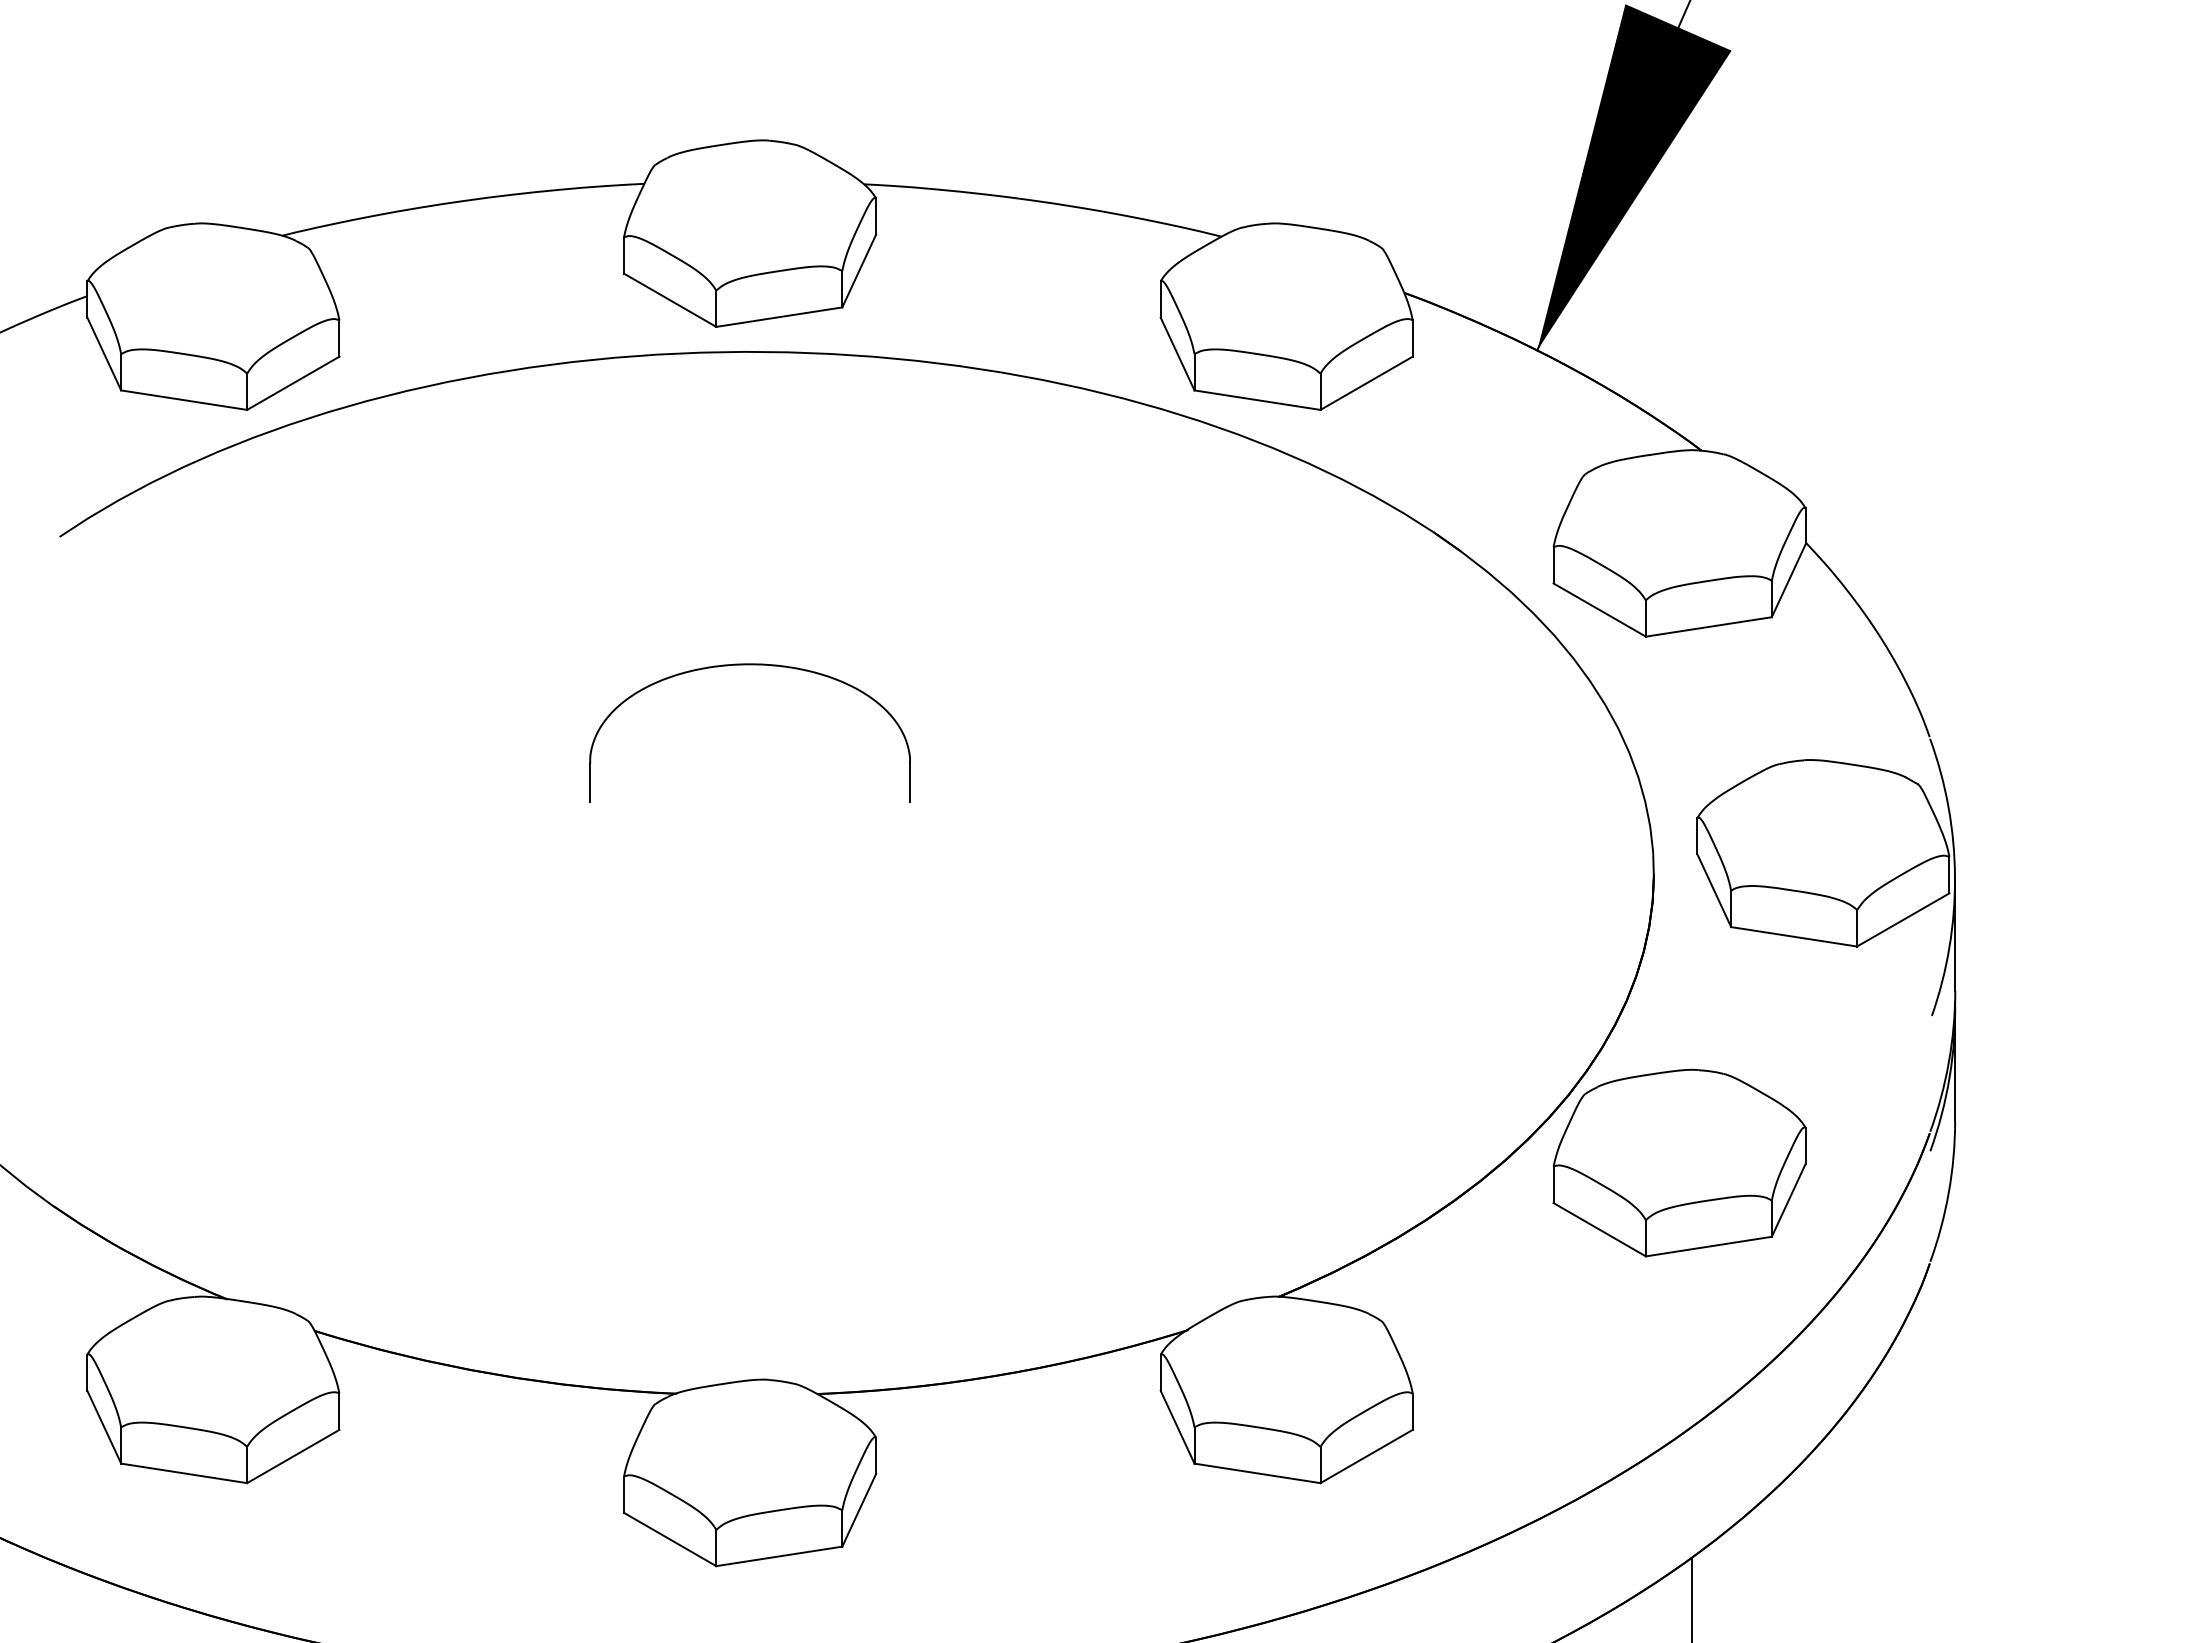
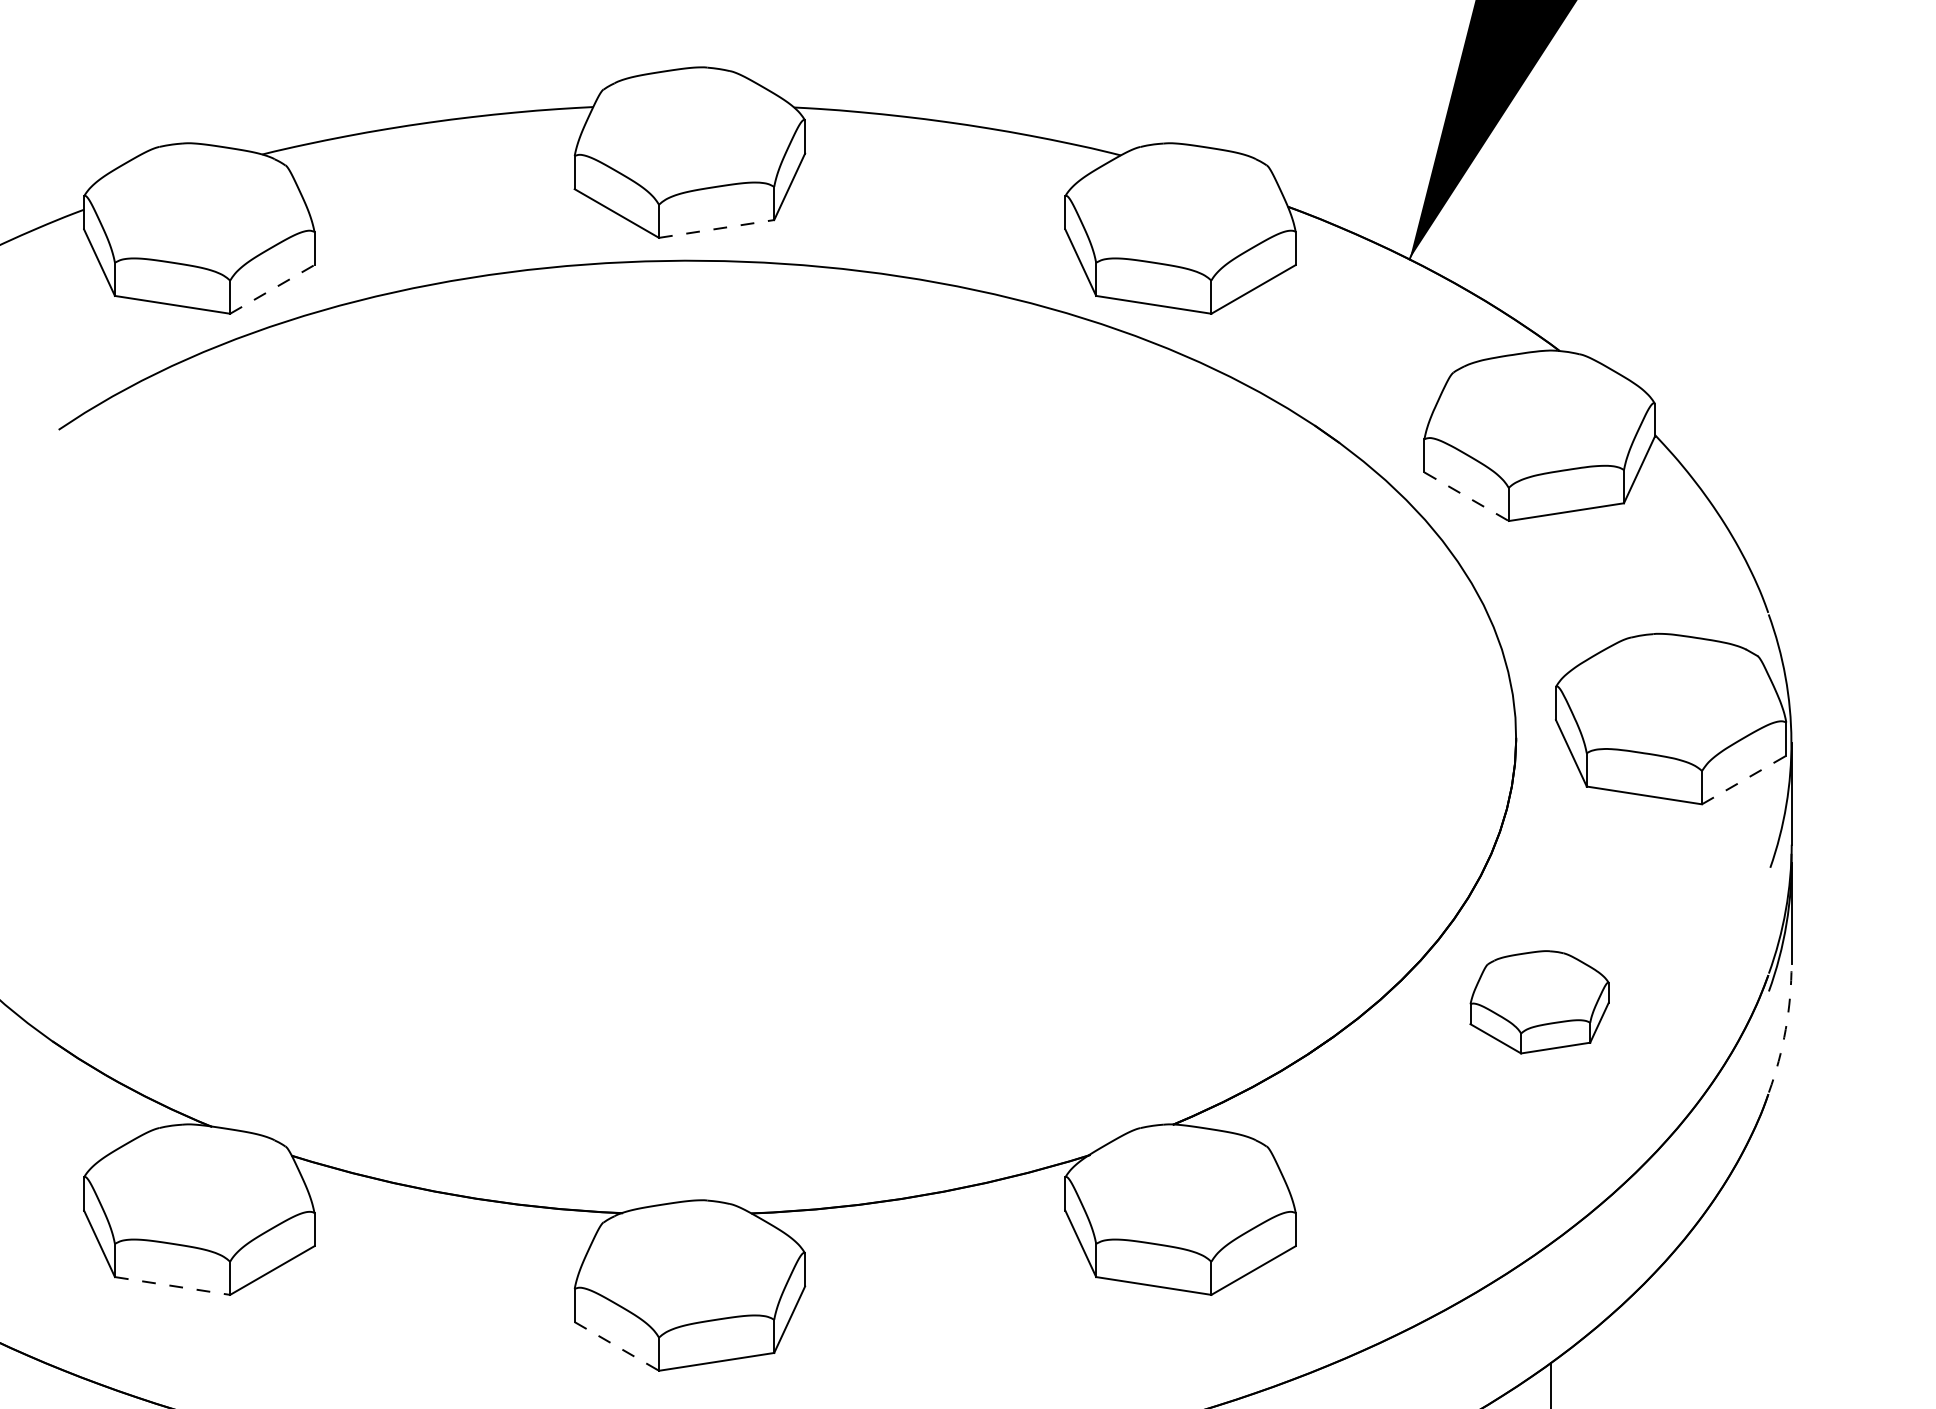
line: (779, 317) -> (716, 229), solid -> dashed
line: (293, 383) -> (272, 289), solid -> dashed
line: (1600, 610) -> (1467, 497), solid -> dashed
part: (749, 665) -> (689, 547), removed
line: (1903, 919) -> (1744, 779), solid -> dashed
part: (1679, 1162) -> (1539, 1001), size x0.6
arc: (1948, 1192) -> (1785, 1029), solid -> dashed
line: (184, 1473) -> (172, 1286), solid -> dashed
line: (670, 1539) -> (617, 1346), solid -> dashed

